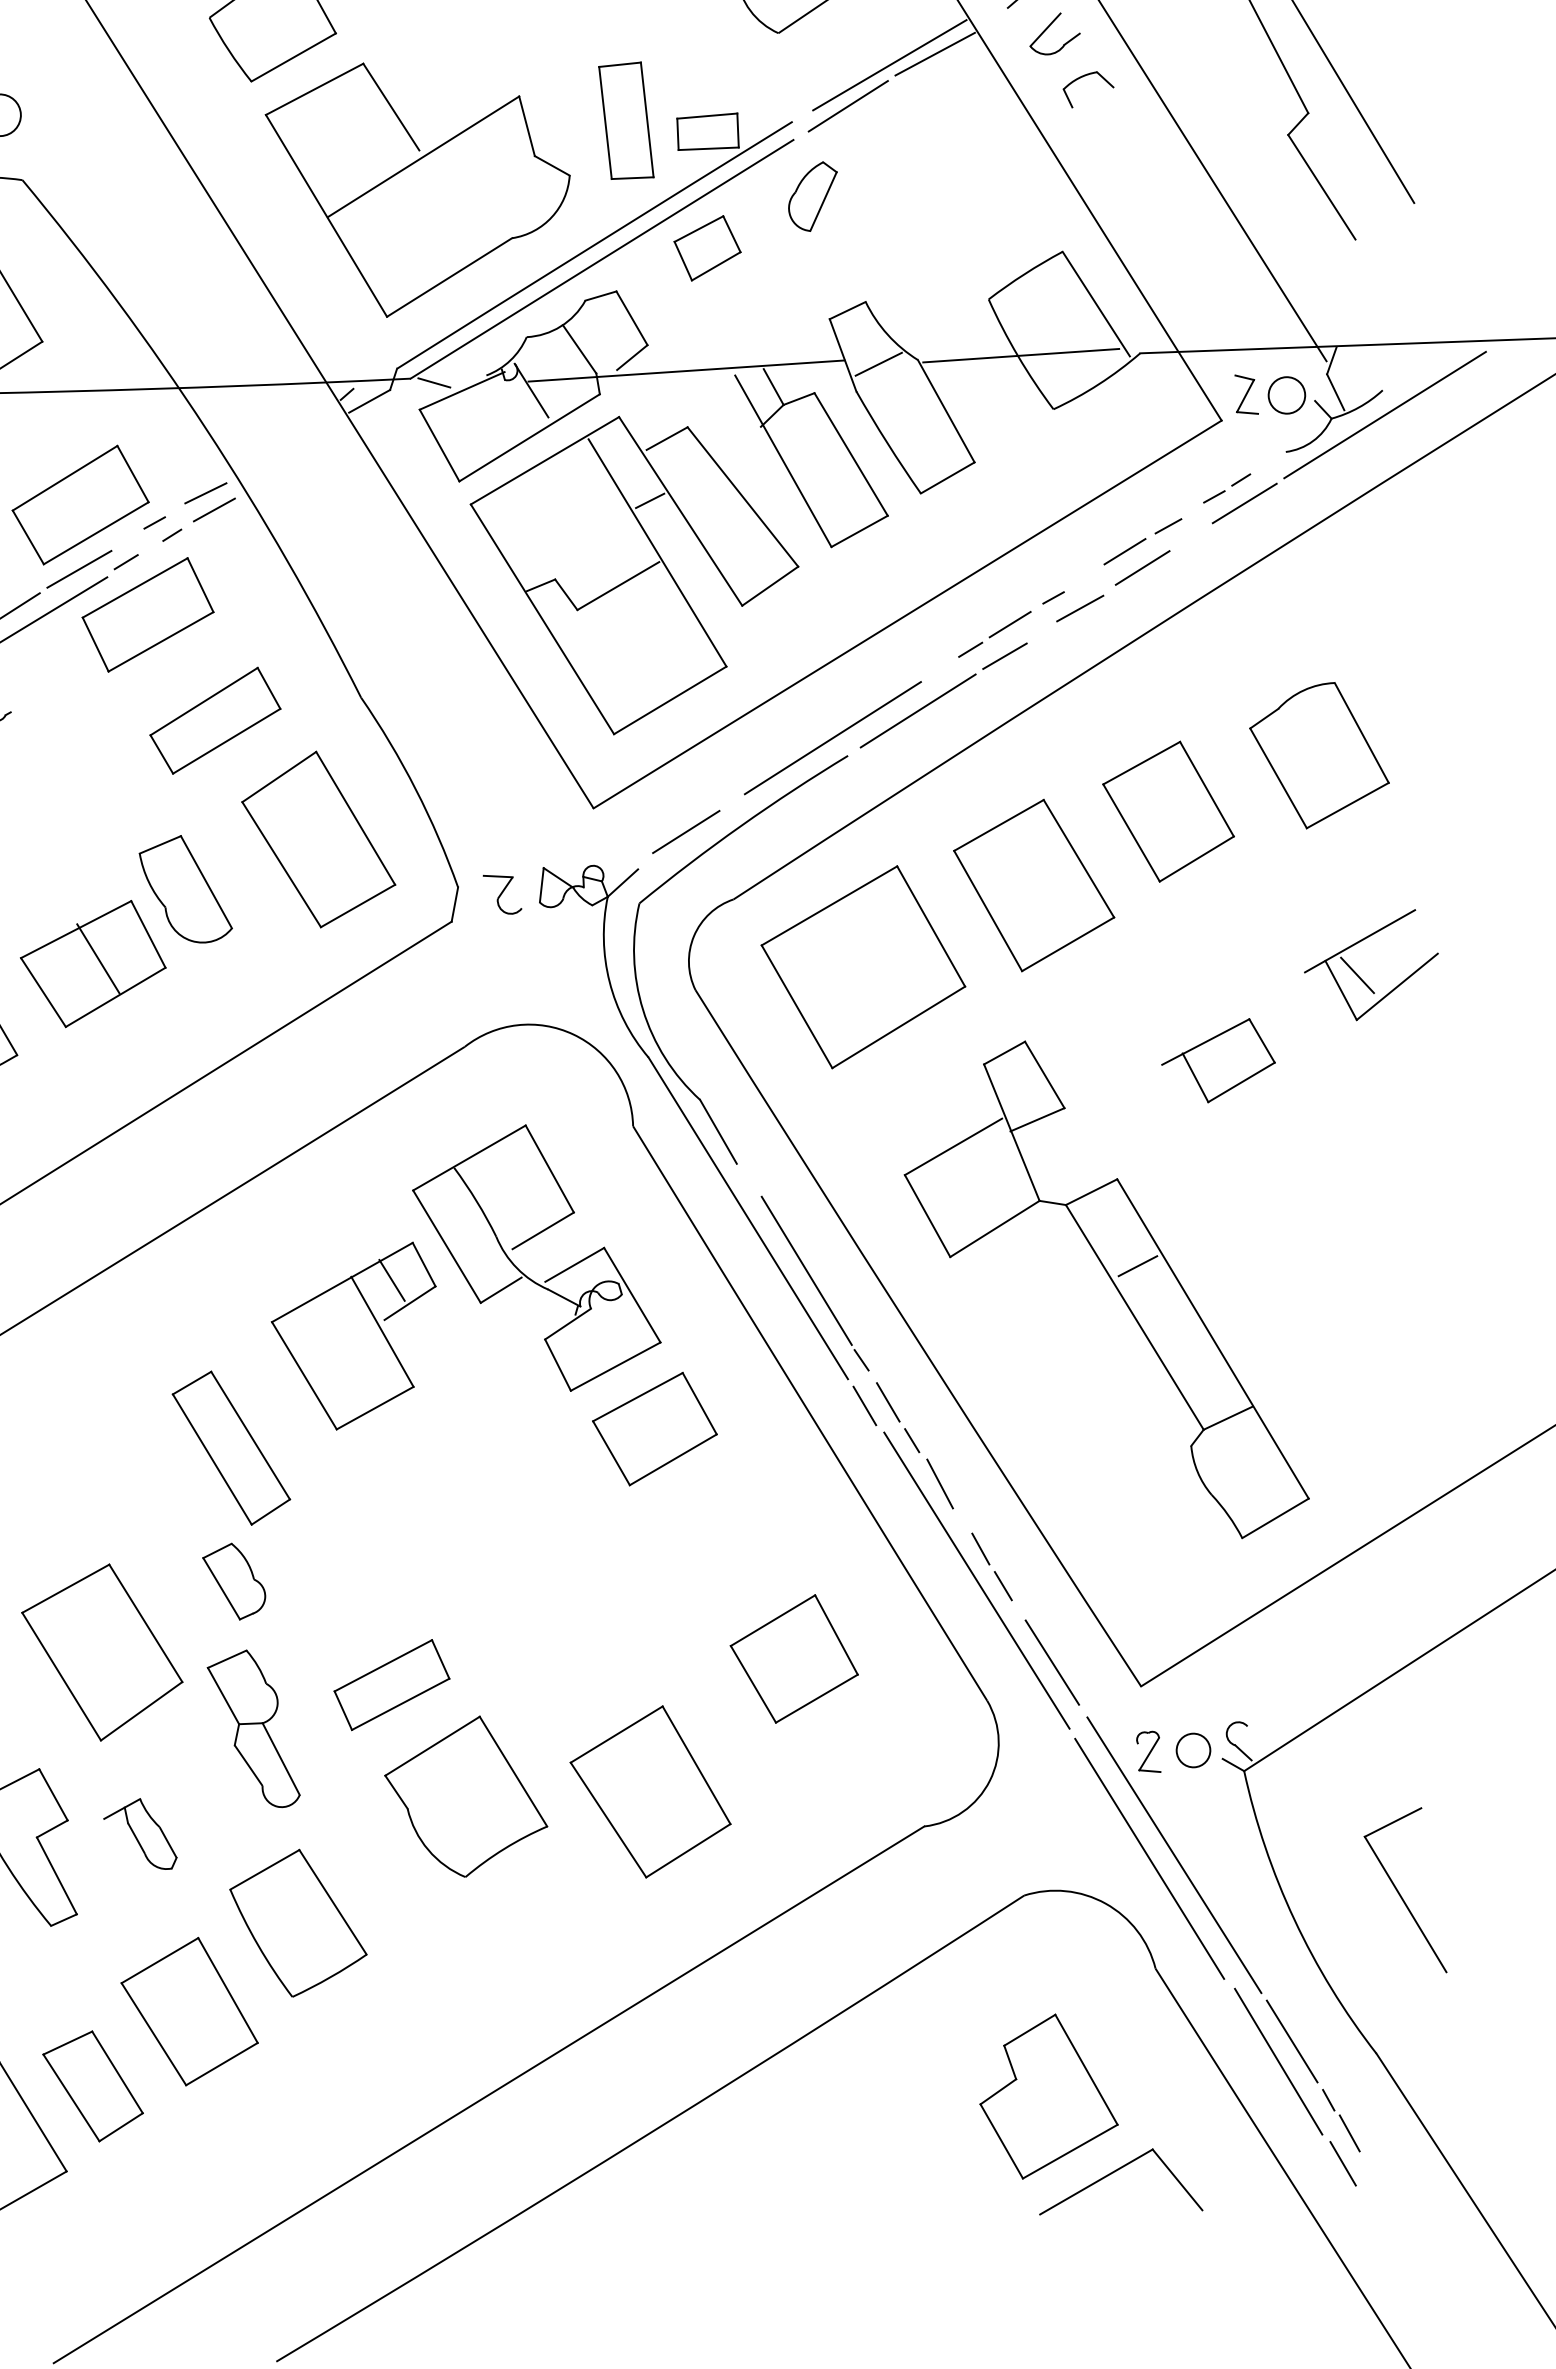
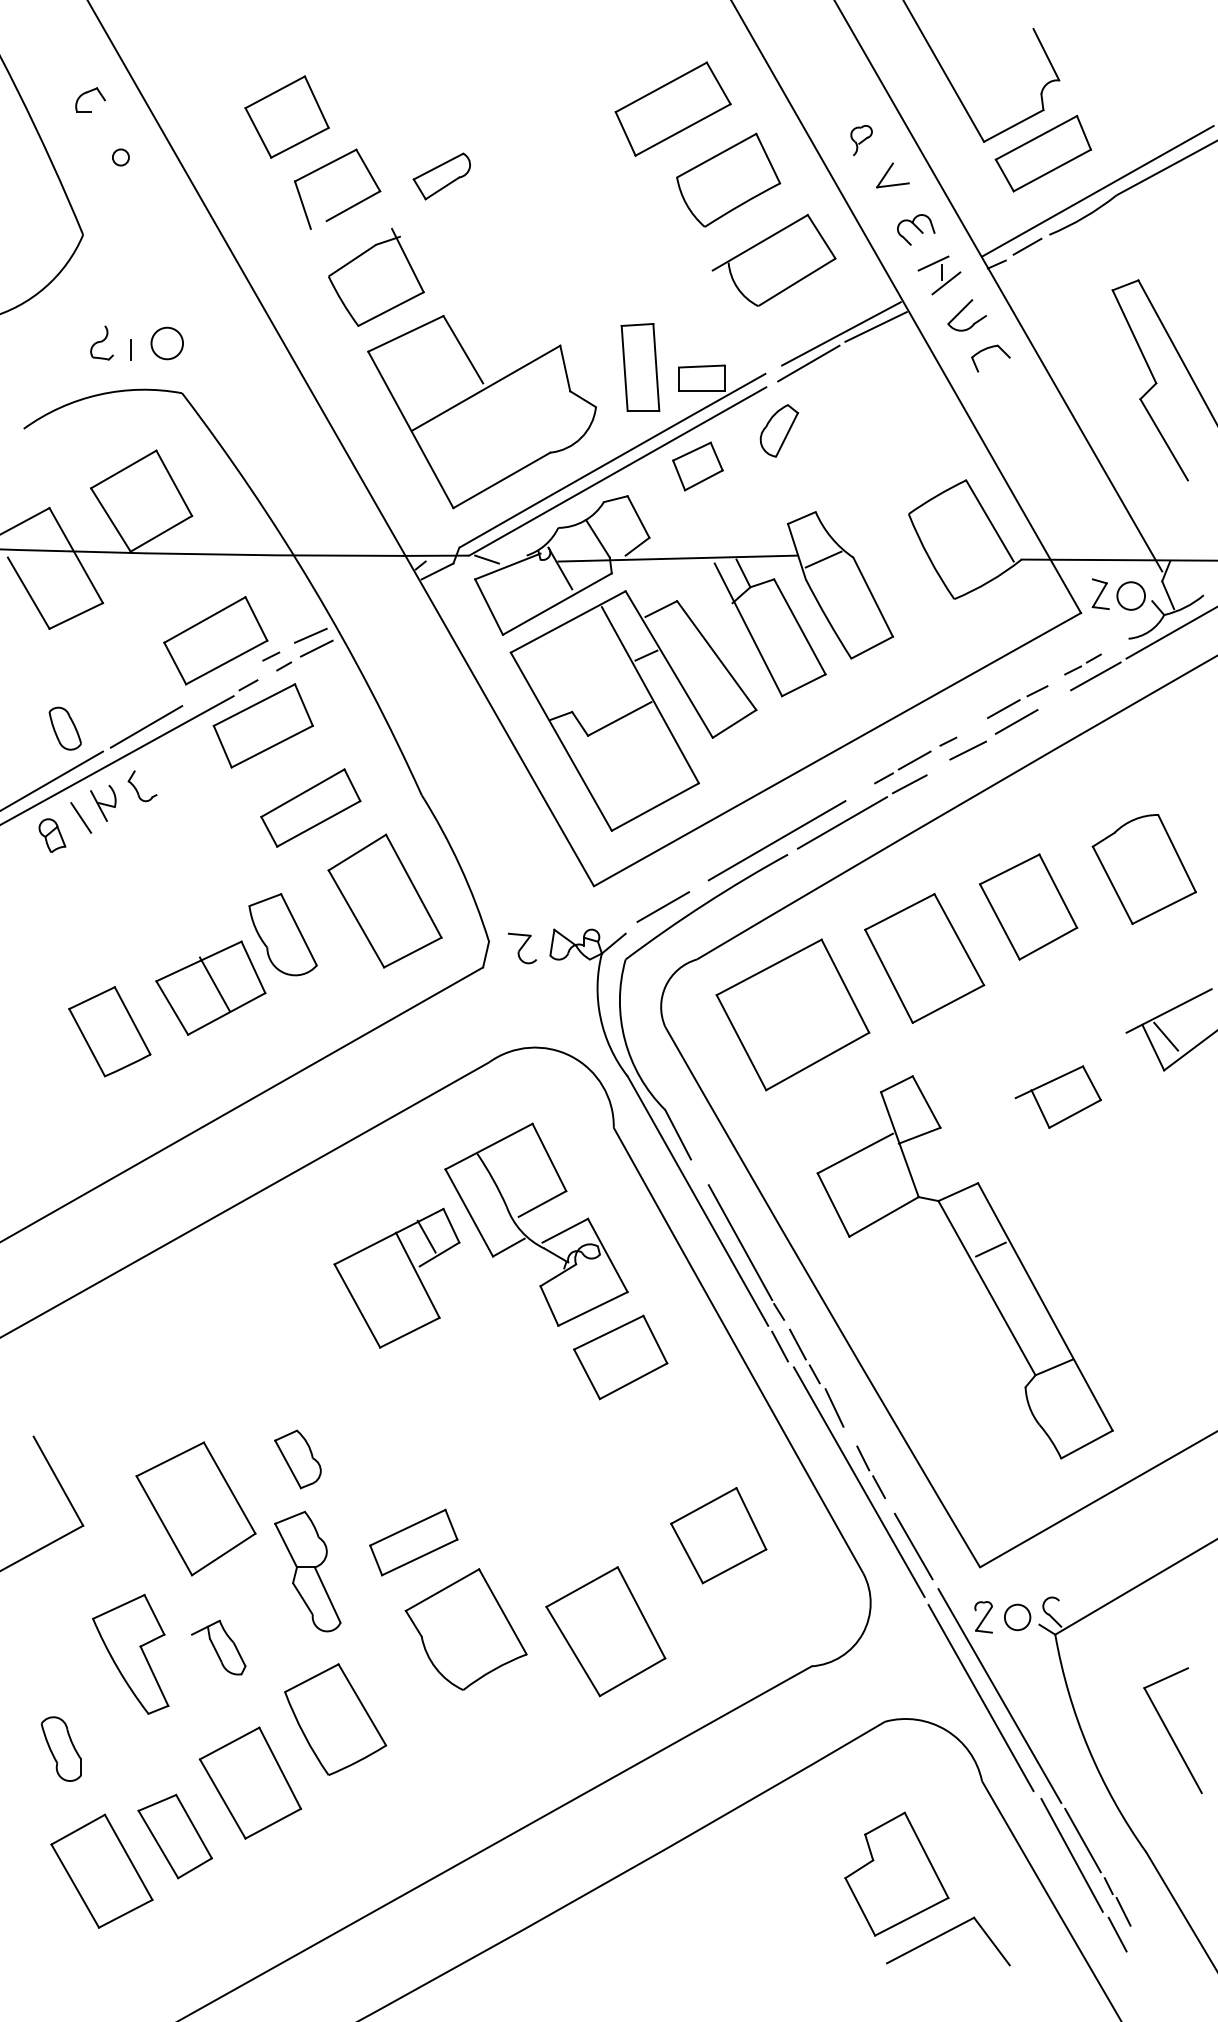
line: (1021, 355) -> (931, 557), removed
line: (78, 569) -> (212, 689), removed
part: (230, 1446) -> (299, 1357), removed

